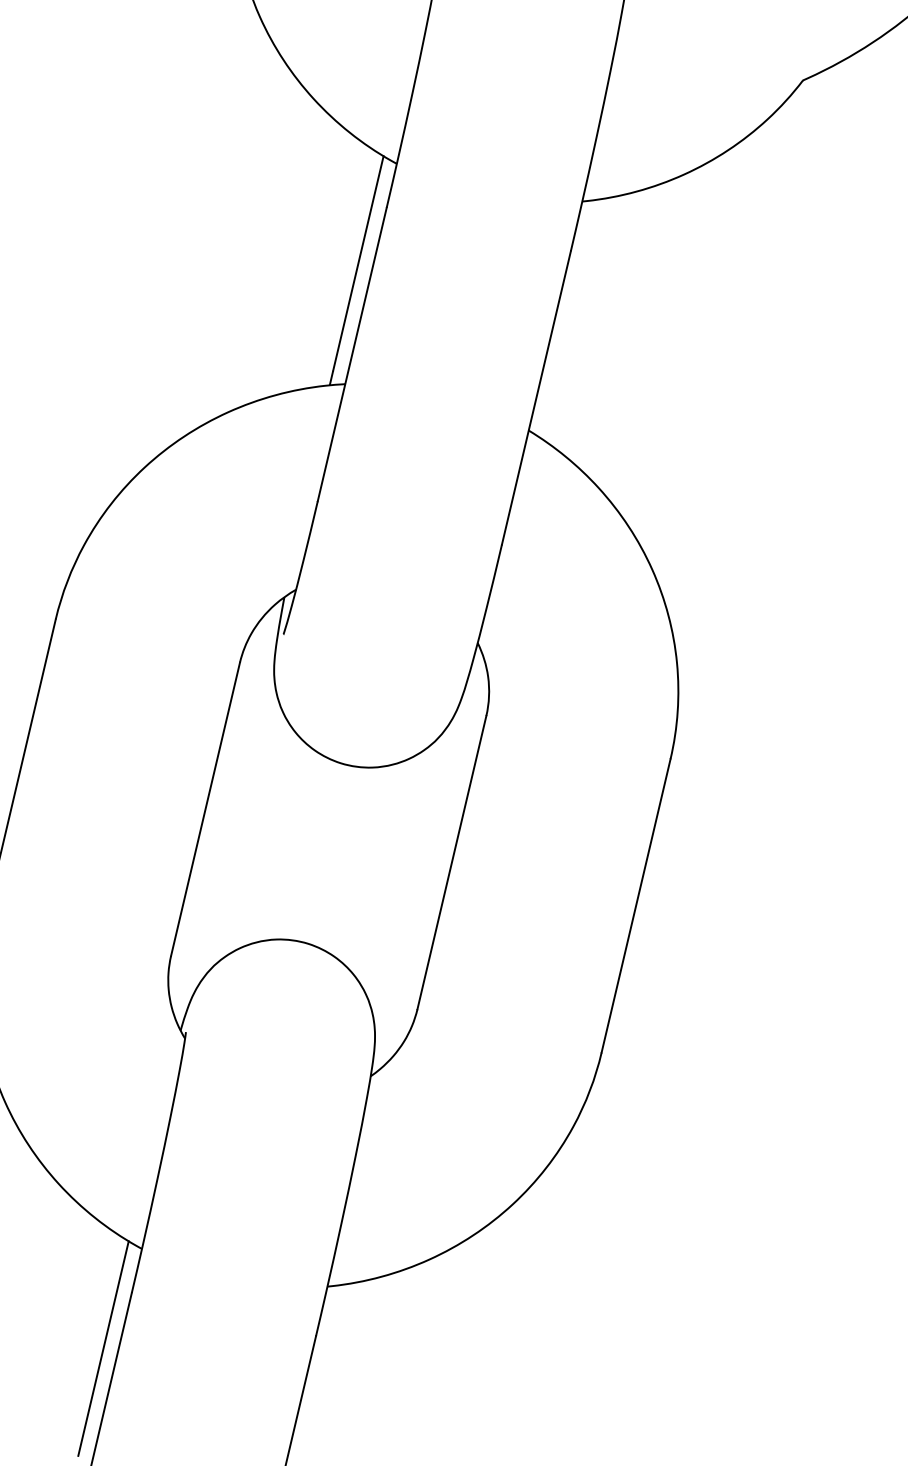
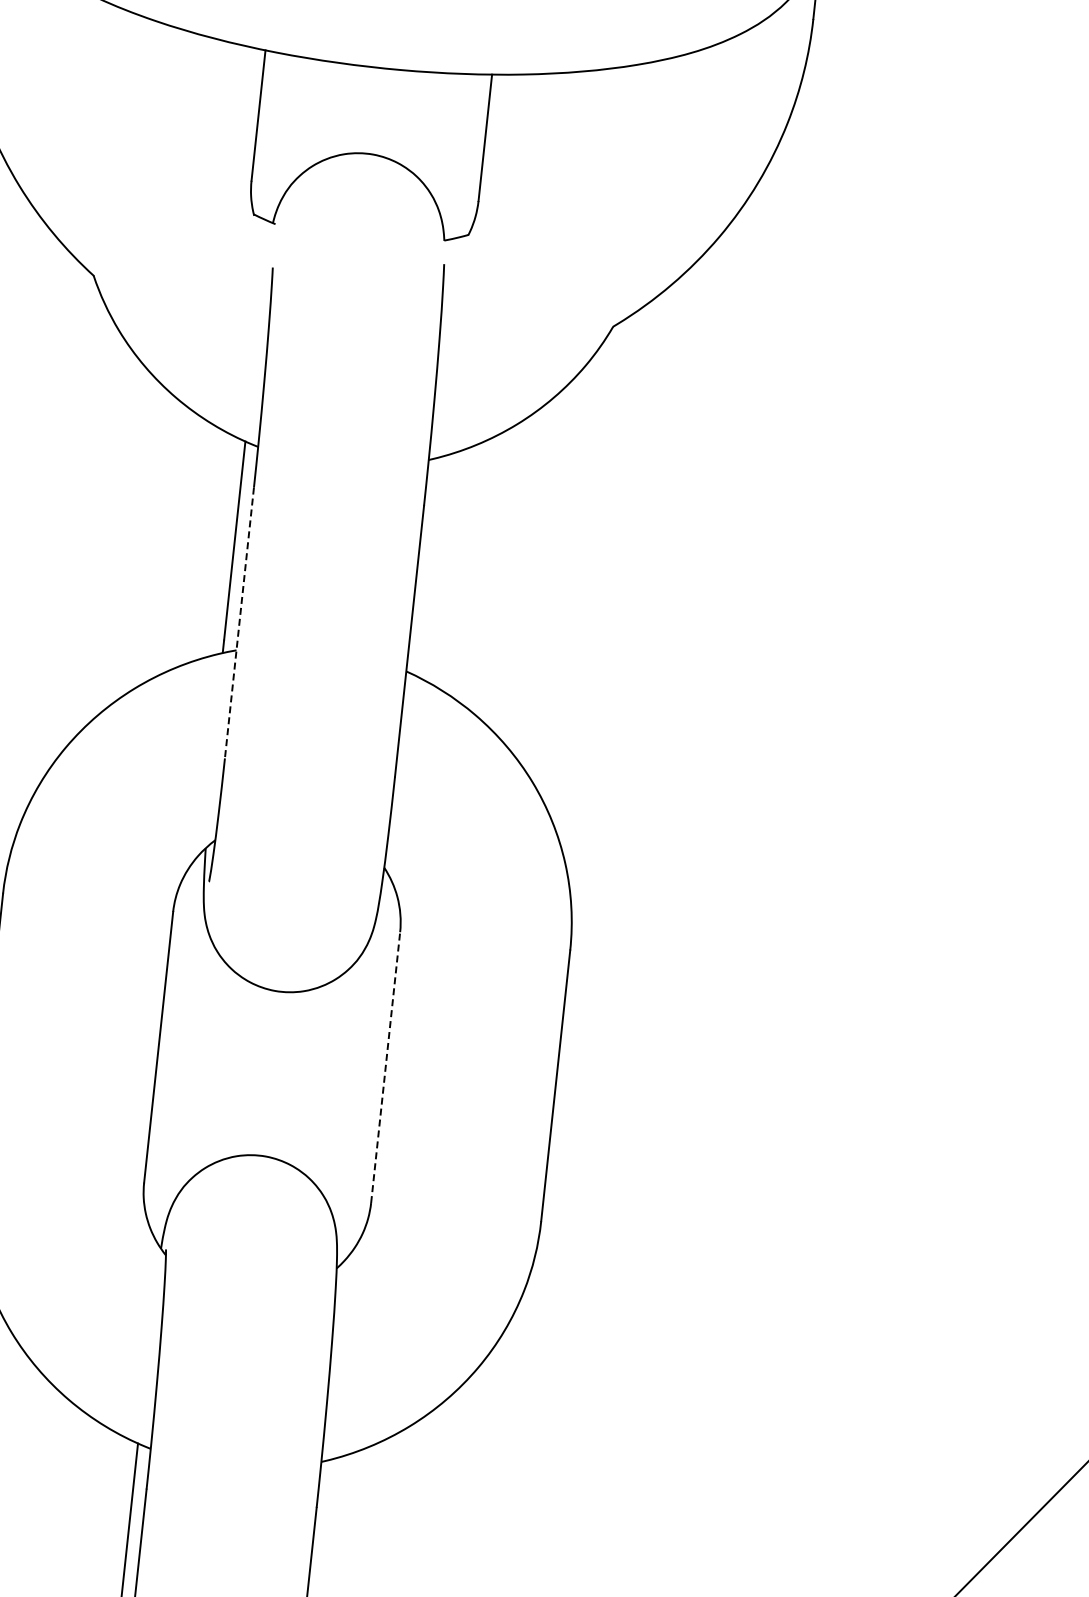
line: (352, 355) -> (239, 623), solid -> dashed
line: (451, 862) -> (385, 1067), solid -> dashed

